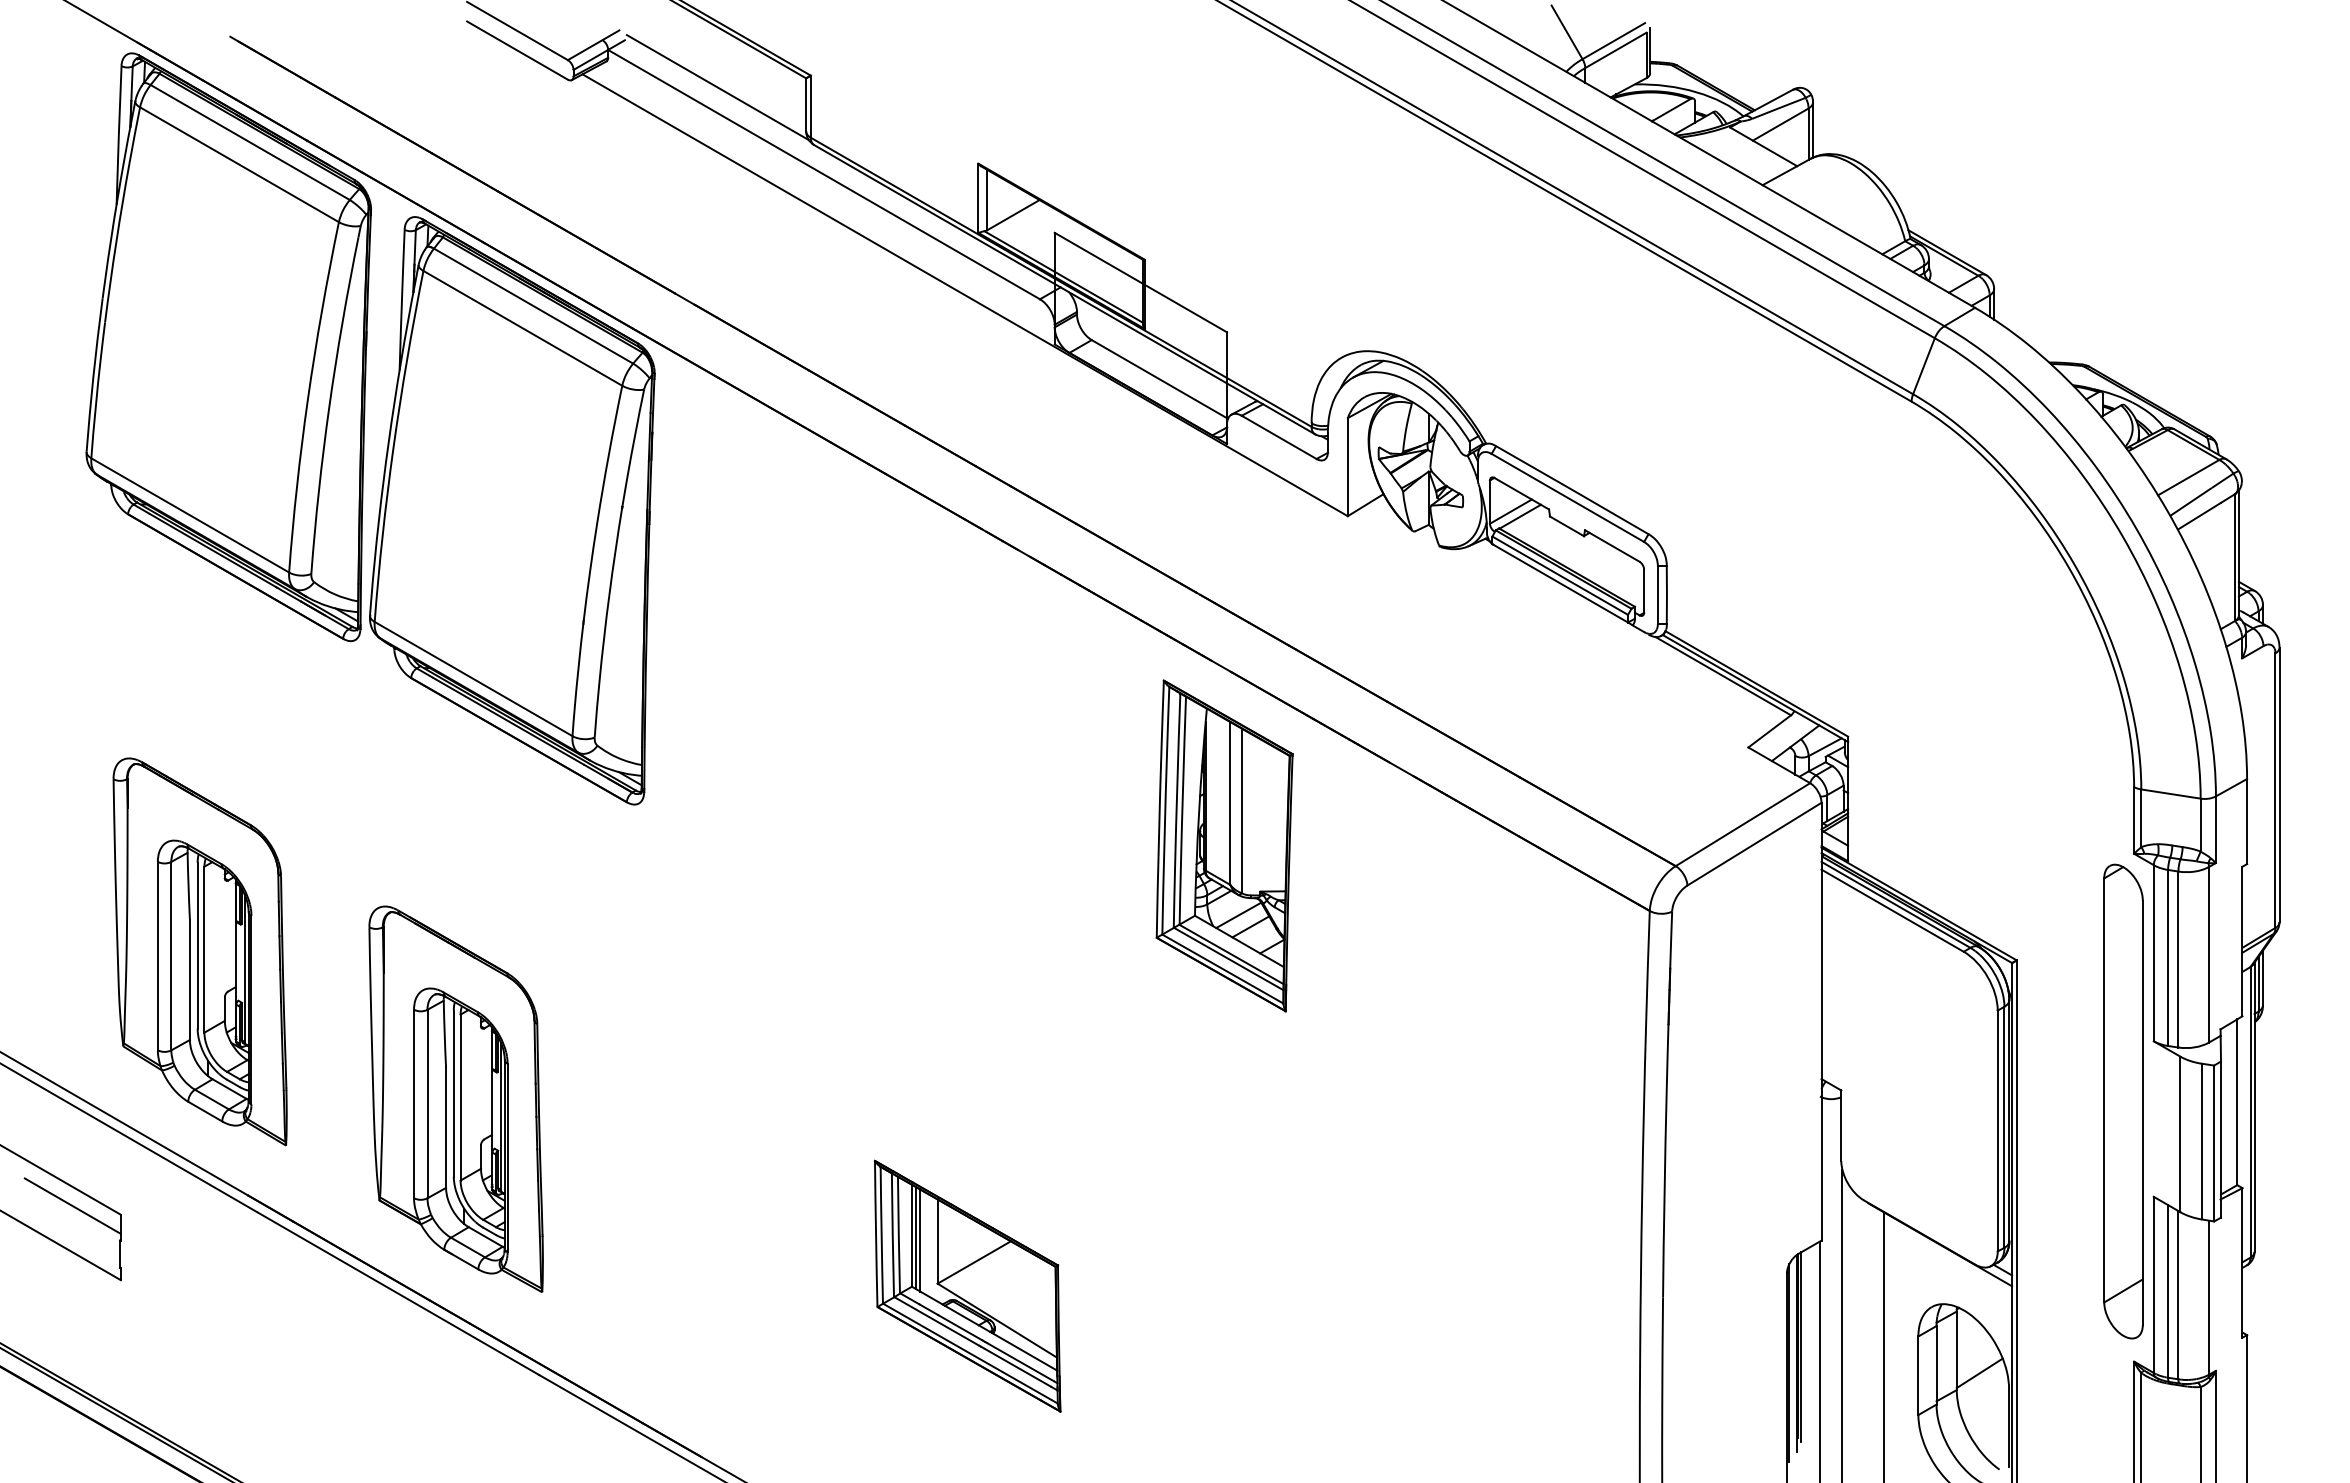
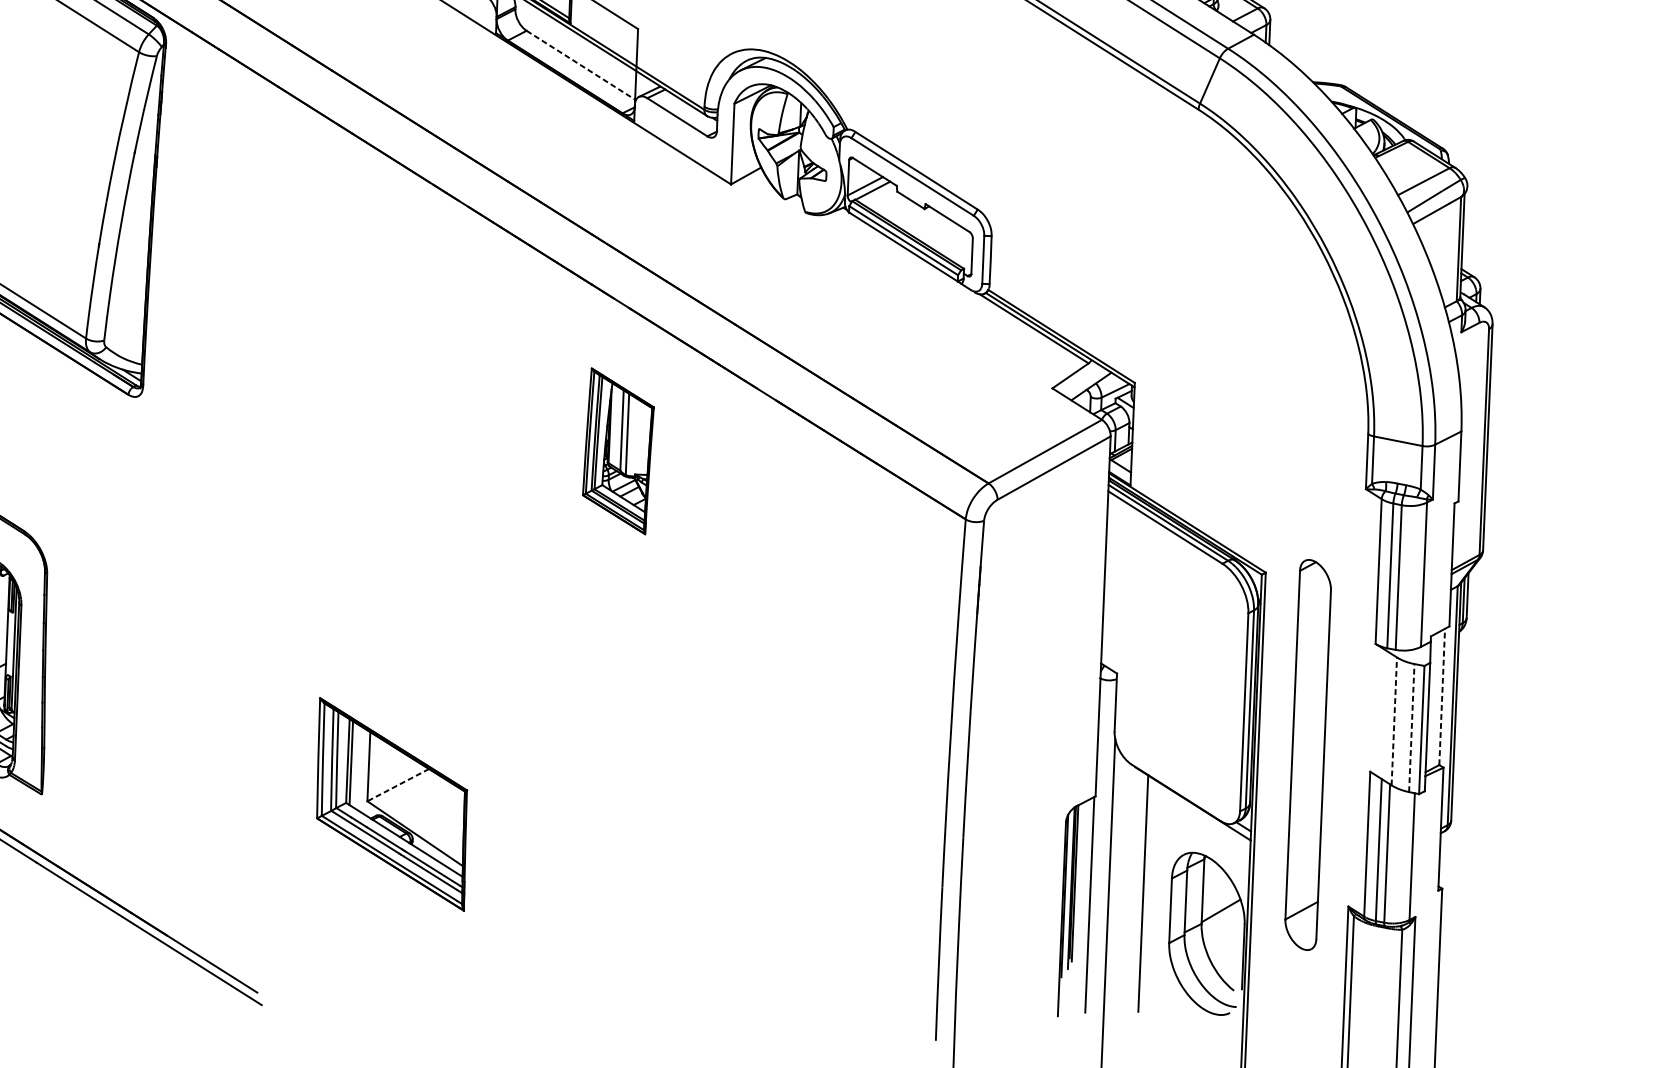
line: (1159, 379) -> (580, 65), solid -> dashed
part: (1224, 845) -> (618, 450), size x0.6
part: (2123, 1101) -> (1308, 754), moved
line: (2237, 1102) -> (1442, 697), solid -> dashed
line: (2180, 1134) -> (1394, 721), solid -> dashed
line: (2201, 1141) -> (1411, 727), solid -> dashed
line: (920, 1240) -> (354, 765), removed
line: (973, 1262) -> (397, 785), solid -> dashed

